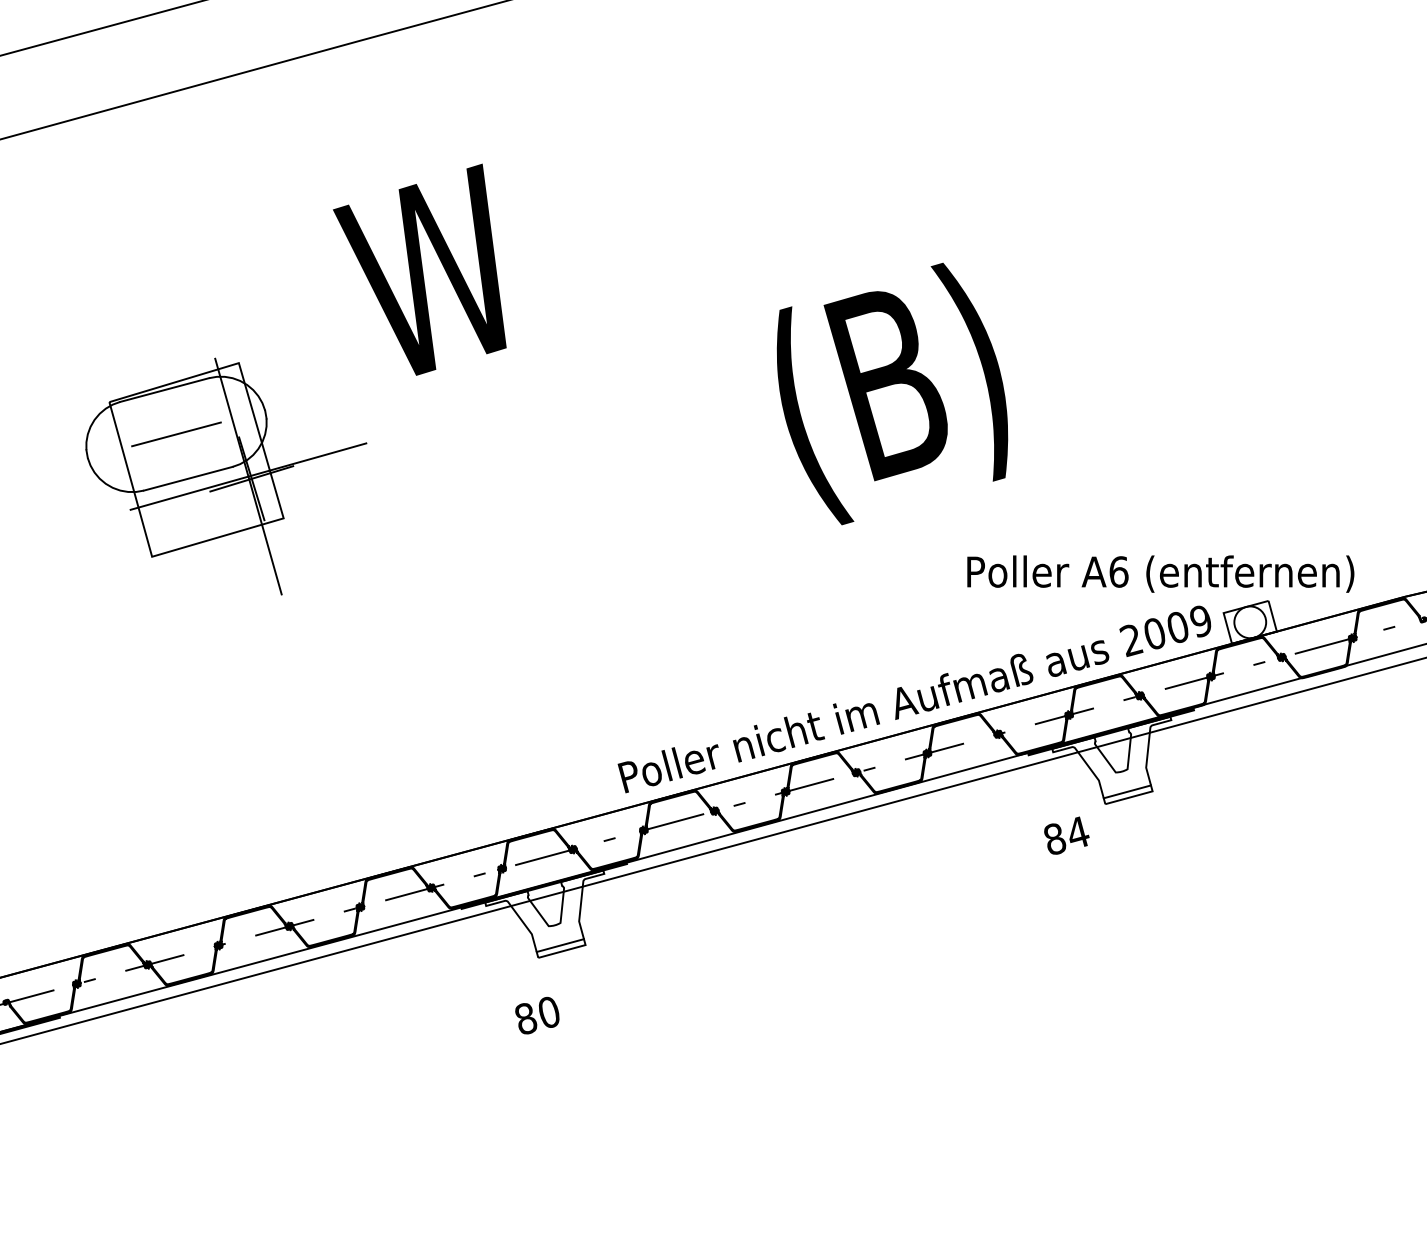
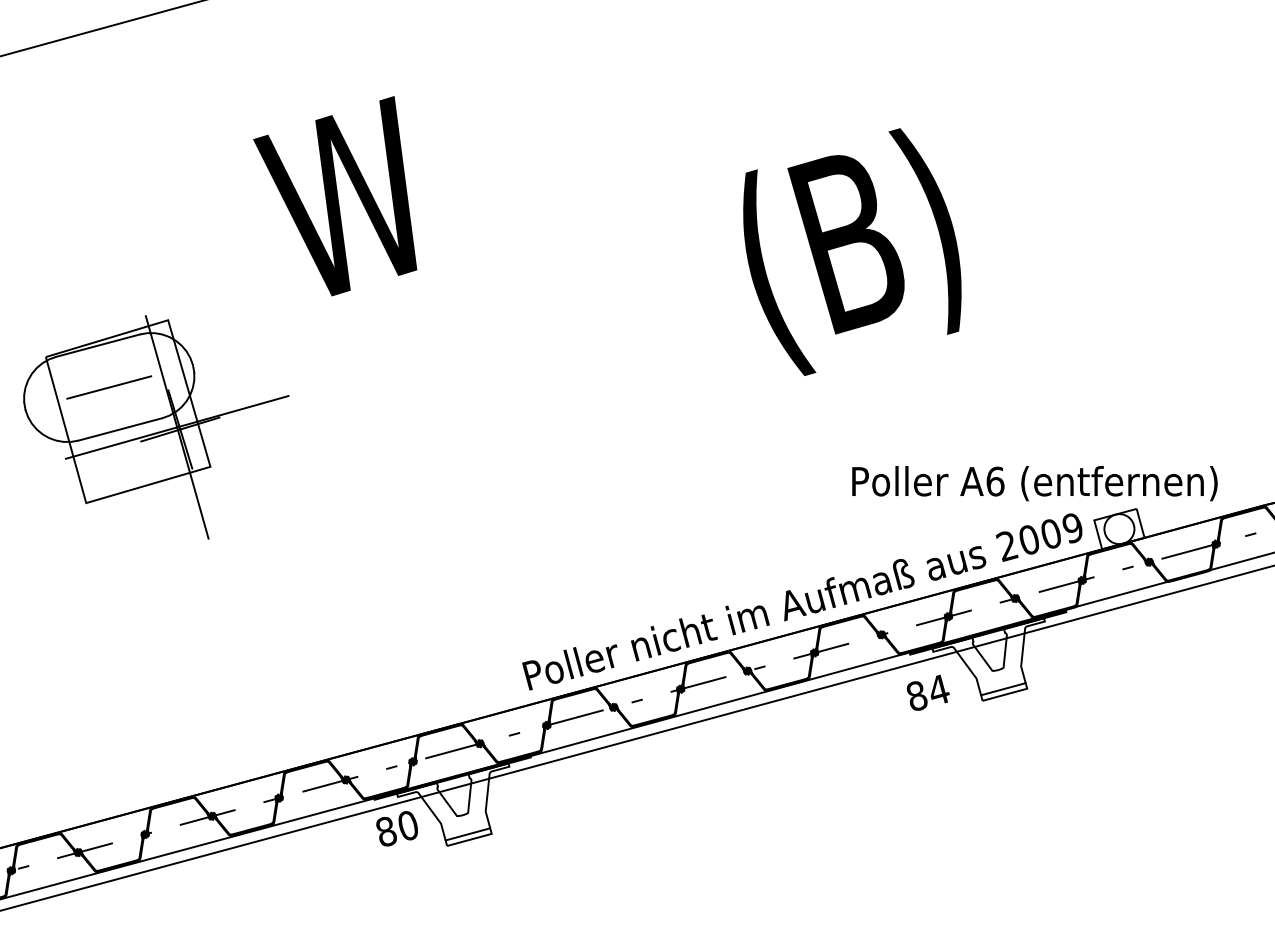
text: (892, 393) -> (852, 251), moved
part: (226, 476) -> (156, 427), moved
text: (1066, 835) -> (927, 692), moved
text: (537, 1015) -> (397, 828), moved

